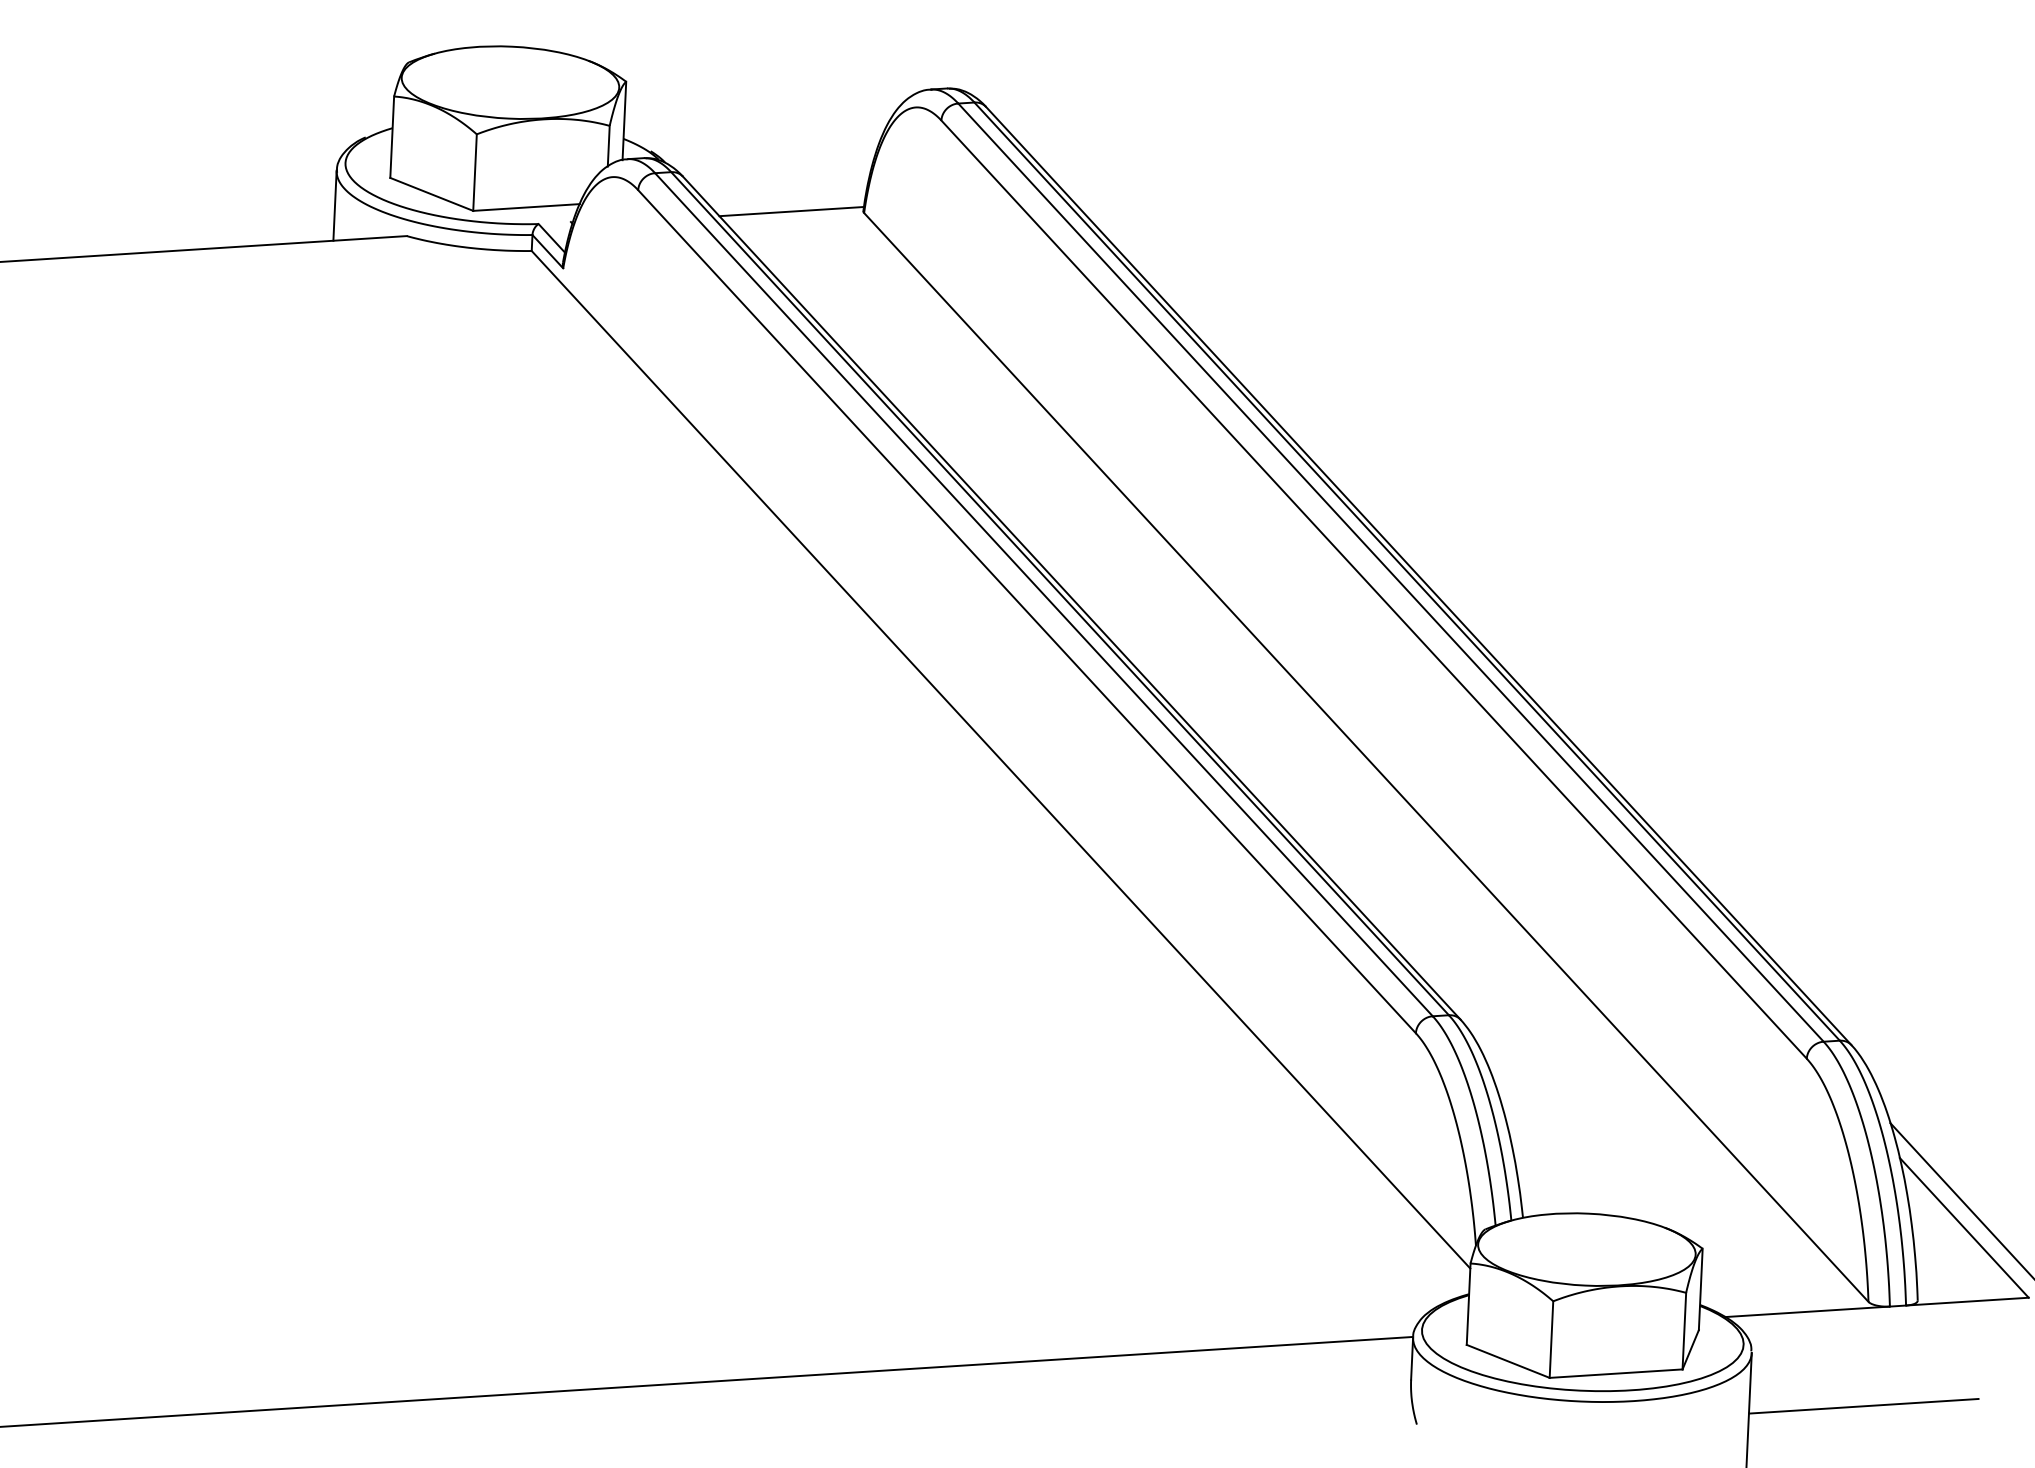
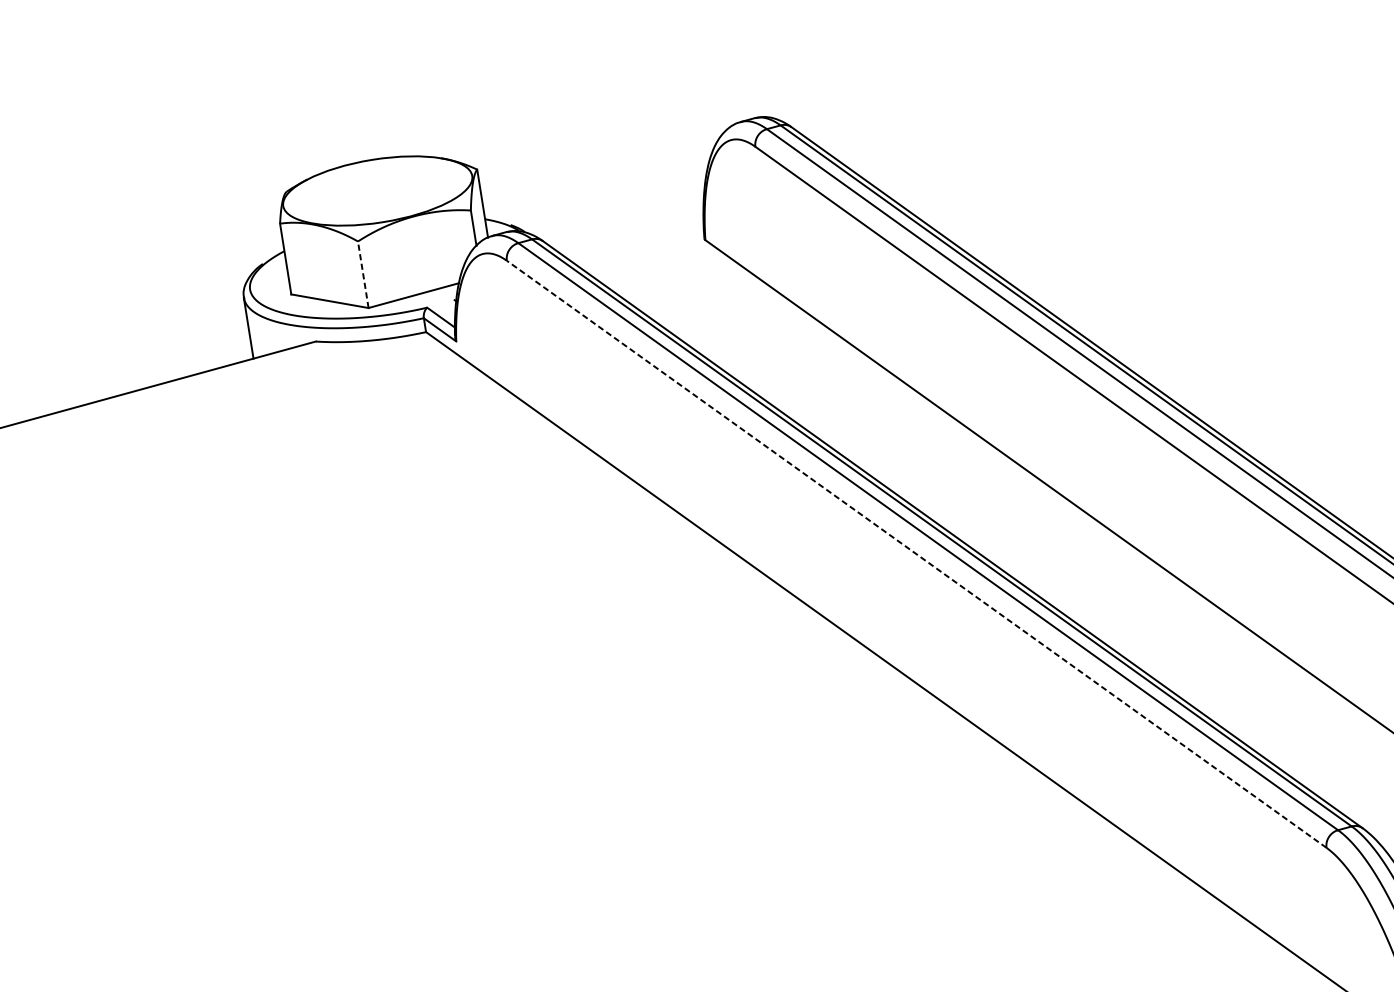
line: (475, 172) -> (363, 274), solid -> dashed
line: (791, 211) -> (642, 251), removed
line: (1026, 611) -> (916, 554), solid -> dashed

